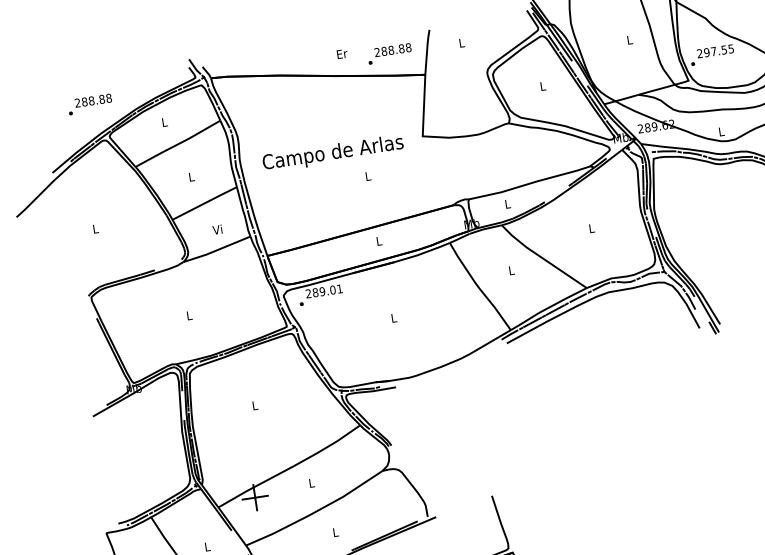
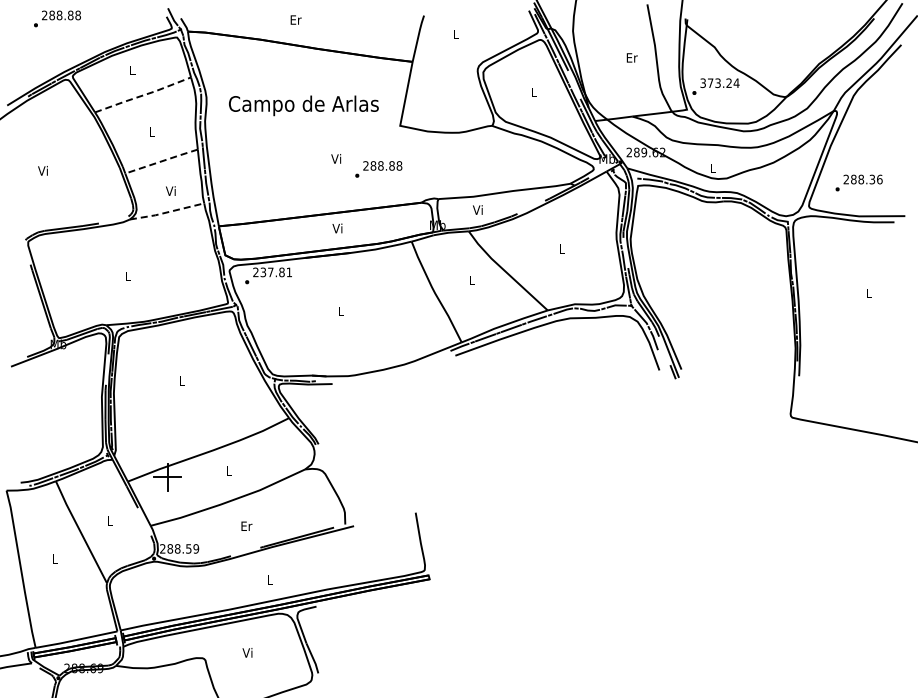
text: (629, 39) -> (631, 57), L -> Er
text: (715, 51) -> (719, 83), 297.55 -> 373.24
text: (341, 53) -> (295, 19), moved
text: (389, 54) -> (378, 169), moved
text: (90, 104) -> (57, 18), moved
line: (178, 144) -> (143, 95), solid -> dashed
text: (332, 153) -> (303, 105), moved
text: (367, 175) -> (336, 158), L -> Vi
line: (205, 203) -> (162, 161), solid -> dashed
text: (506, 203) -> (477, 209), L -> Vi
text: (94, 228) -> (42, 170), L -> Vi
text: (378, 241) -> (337, 228), L -> Vi
line: (216, 250) -> (166, 212), solid -> dashed
text: (324, 291) -> (272, 272), 289.01 -> 237.81
text: (335, 531) -> (246, 525), L -> Er

